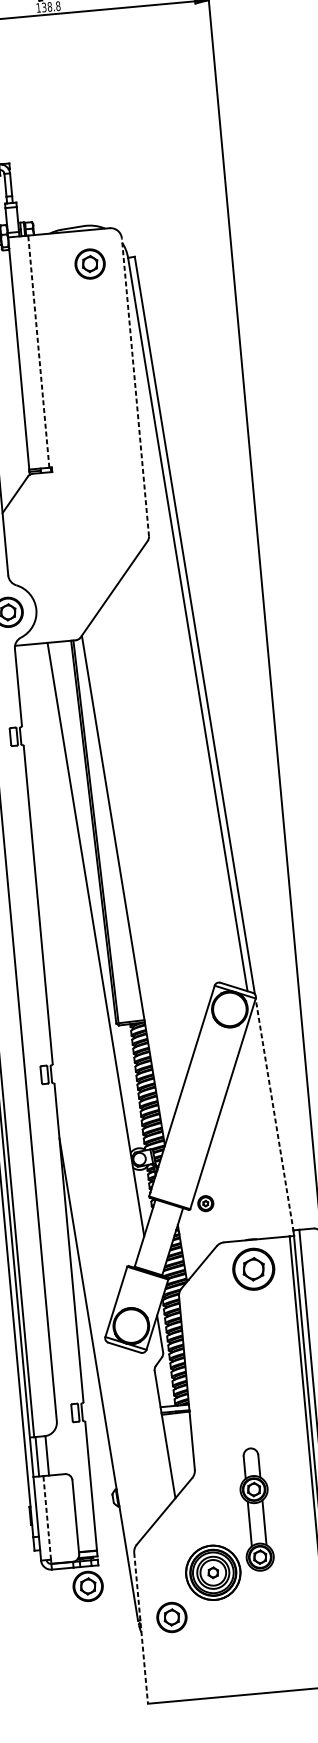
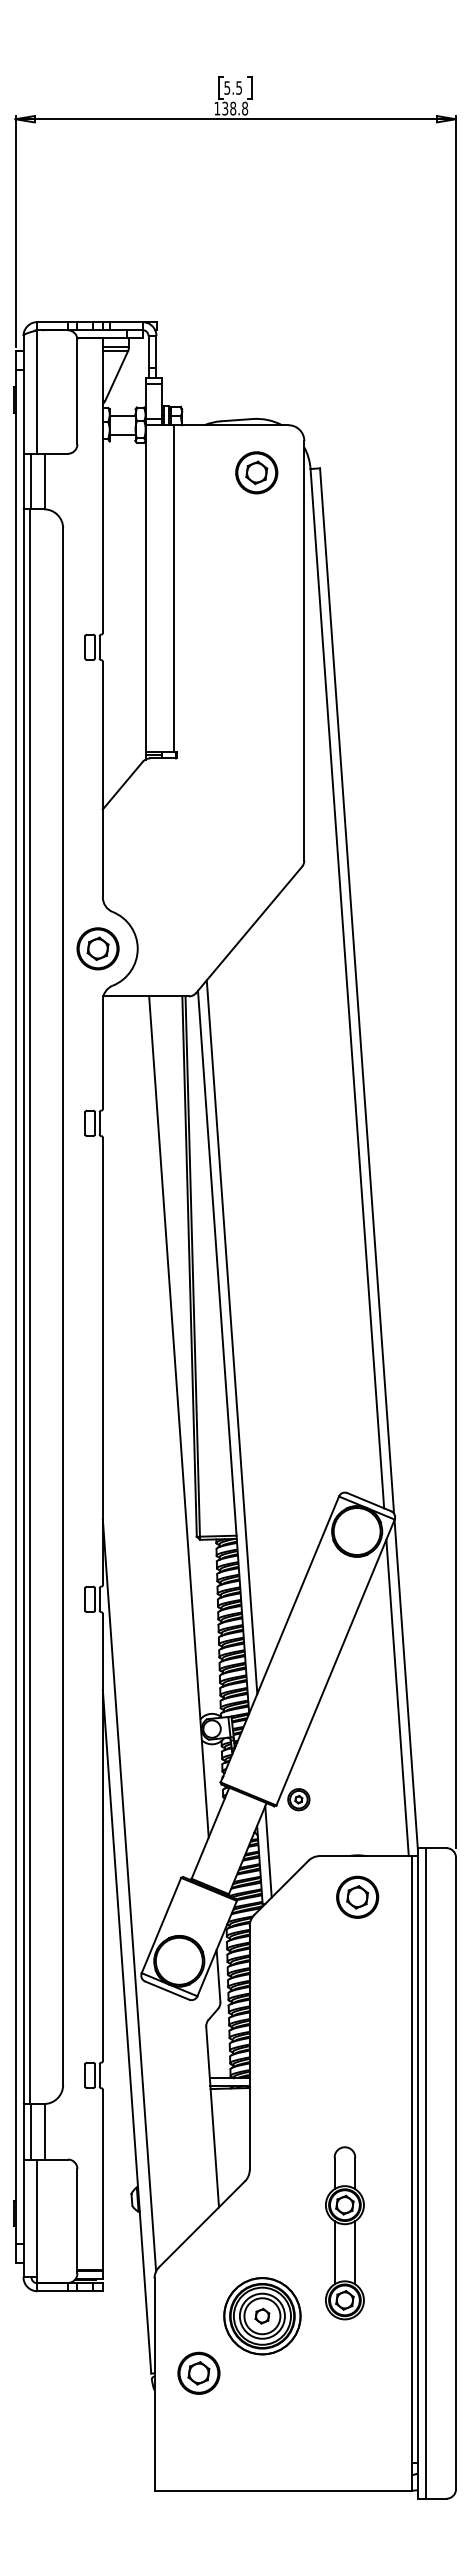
line: (38, 351) -> (173, 588), dashed -> solid
line: (135, 387) -> (304, 650), dashed -> solid
line: (128, 879) -> (231, 1336), added
line: (274, 1115) -> (406, 1685), dashed -> solid
line: (269, 1124) -> (397, 1697), added
line: (187, 1242) -> (268, 1851), added
part: (253, 1268) -> (357, 1896), size x0.71
line: (91, 1282) -> (129, 1895), added
part: (255, 1509) -> (344, 2233), moved
line: (47, 1517) -> (37, 2218), dashed -> solid
part: (87, 1585) -> (85, 2318), removed
line: (141, 1628) -> (154, 2385), dashed -> solid

